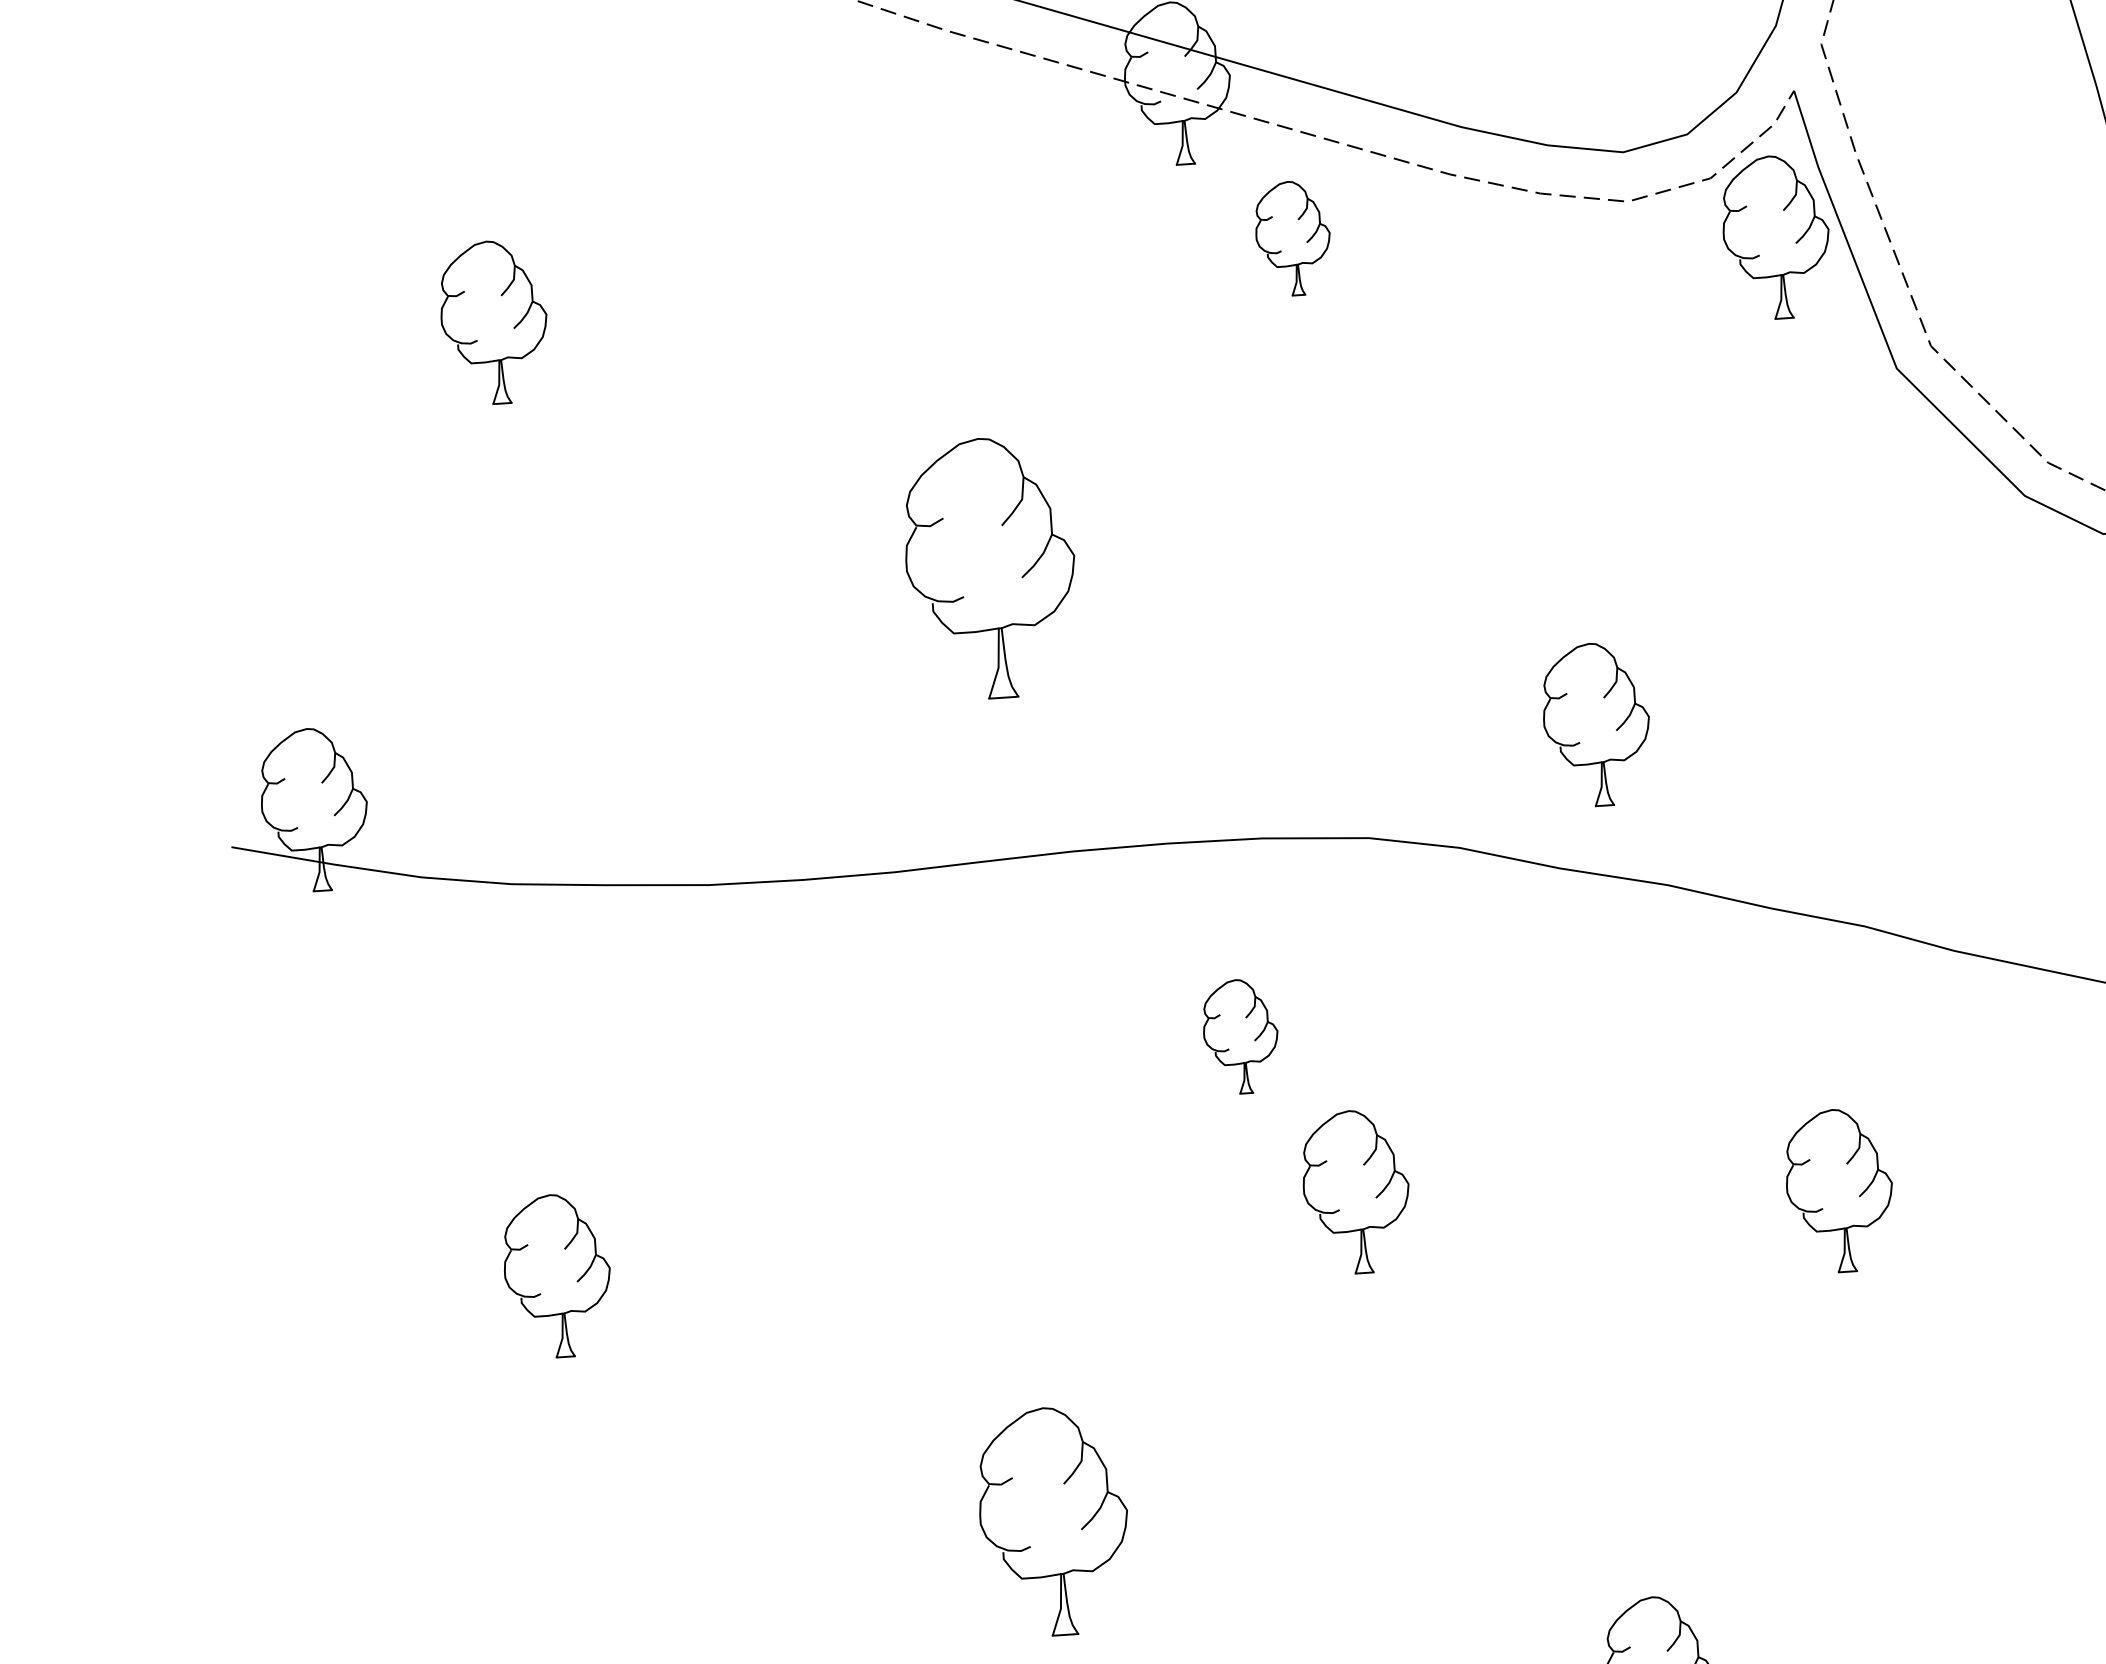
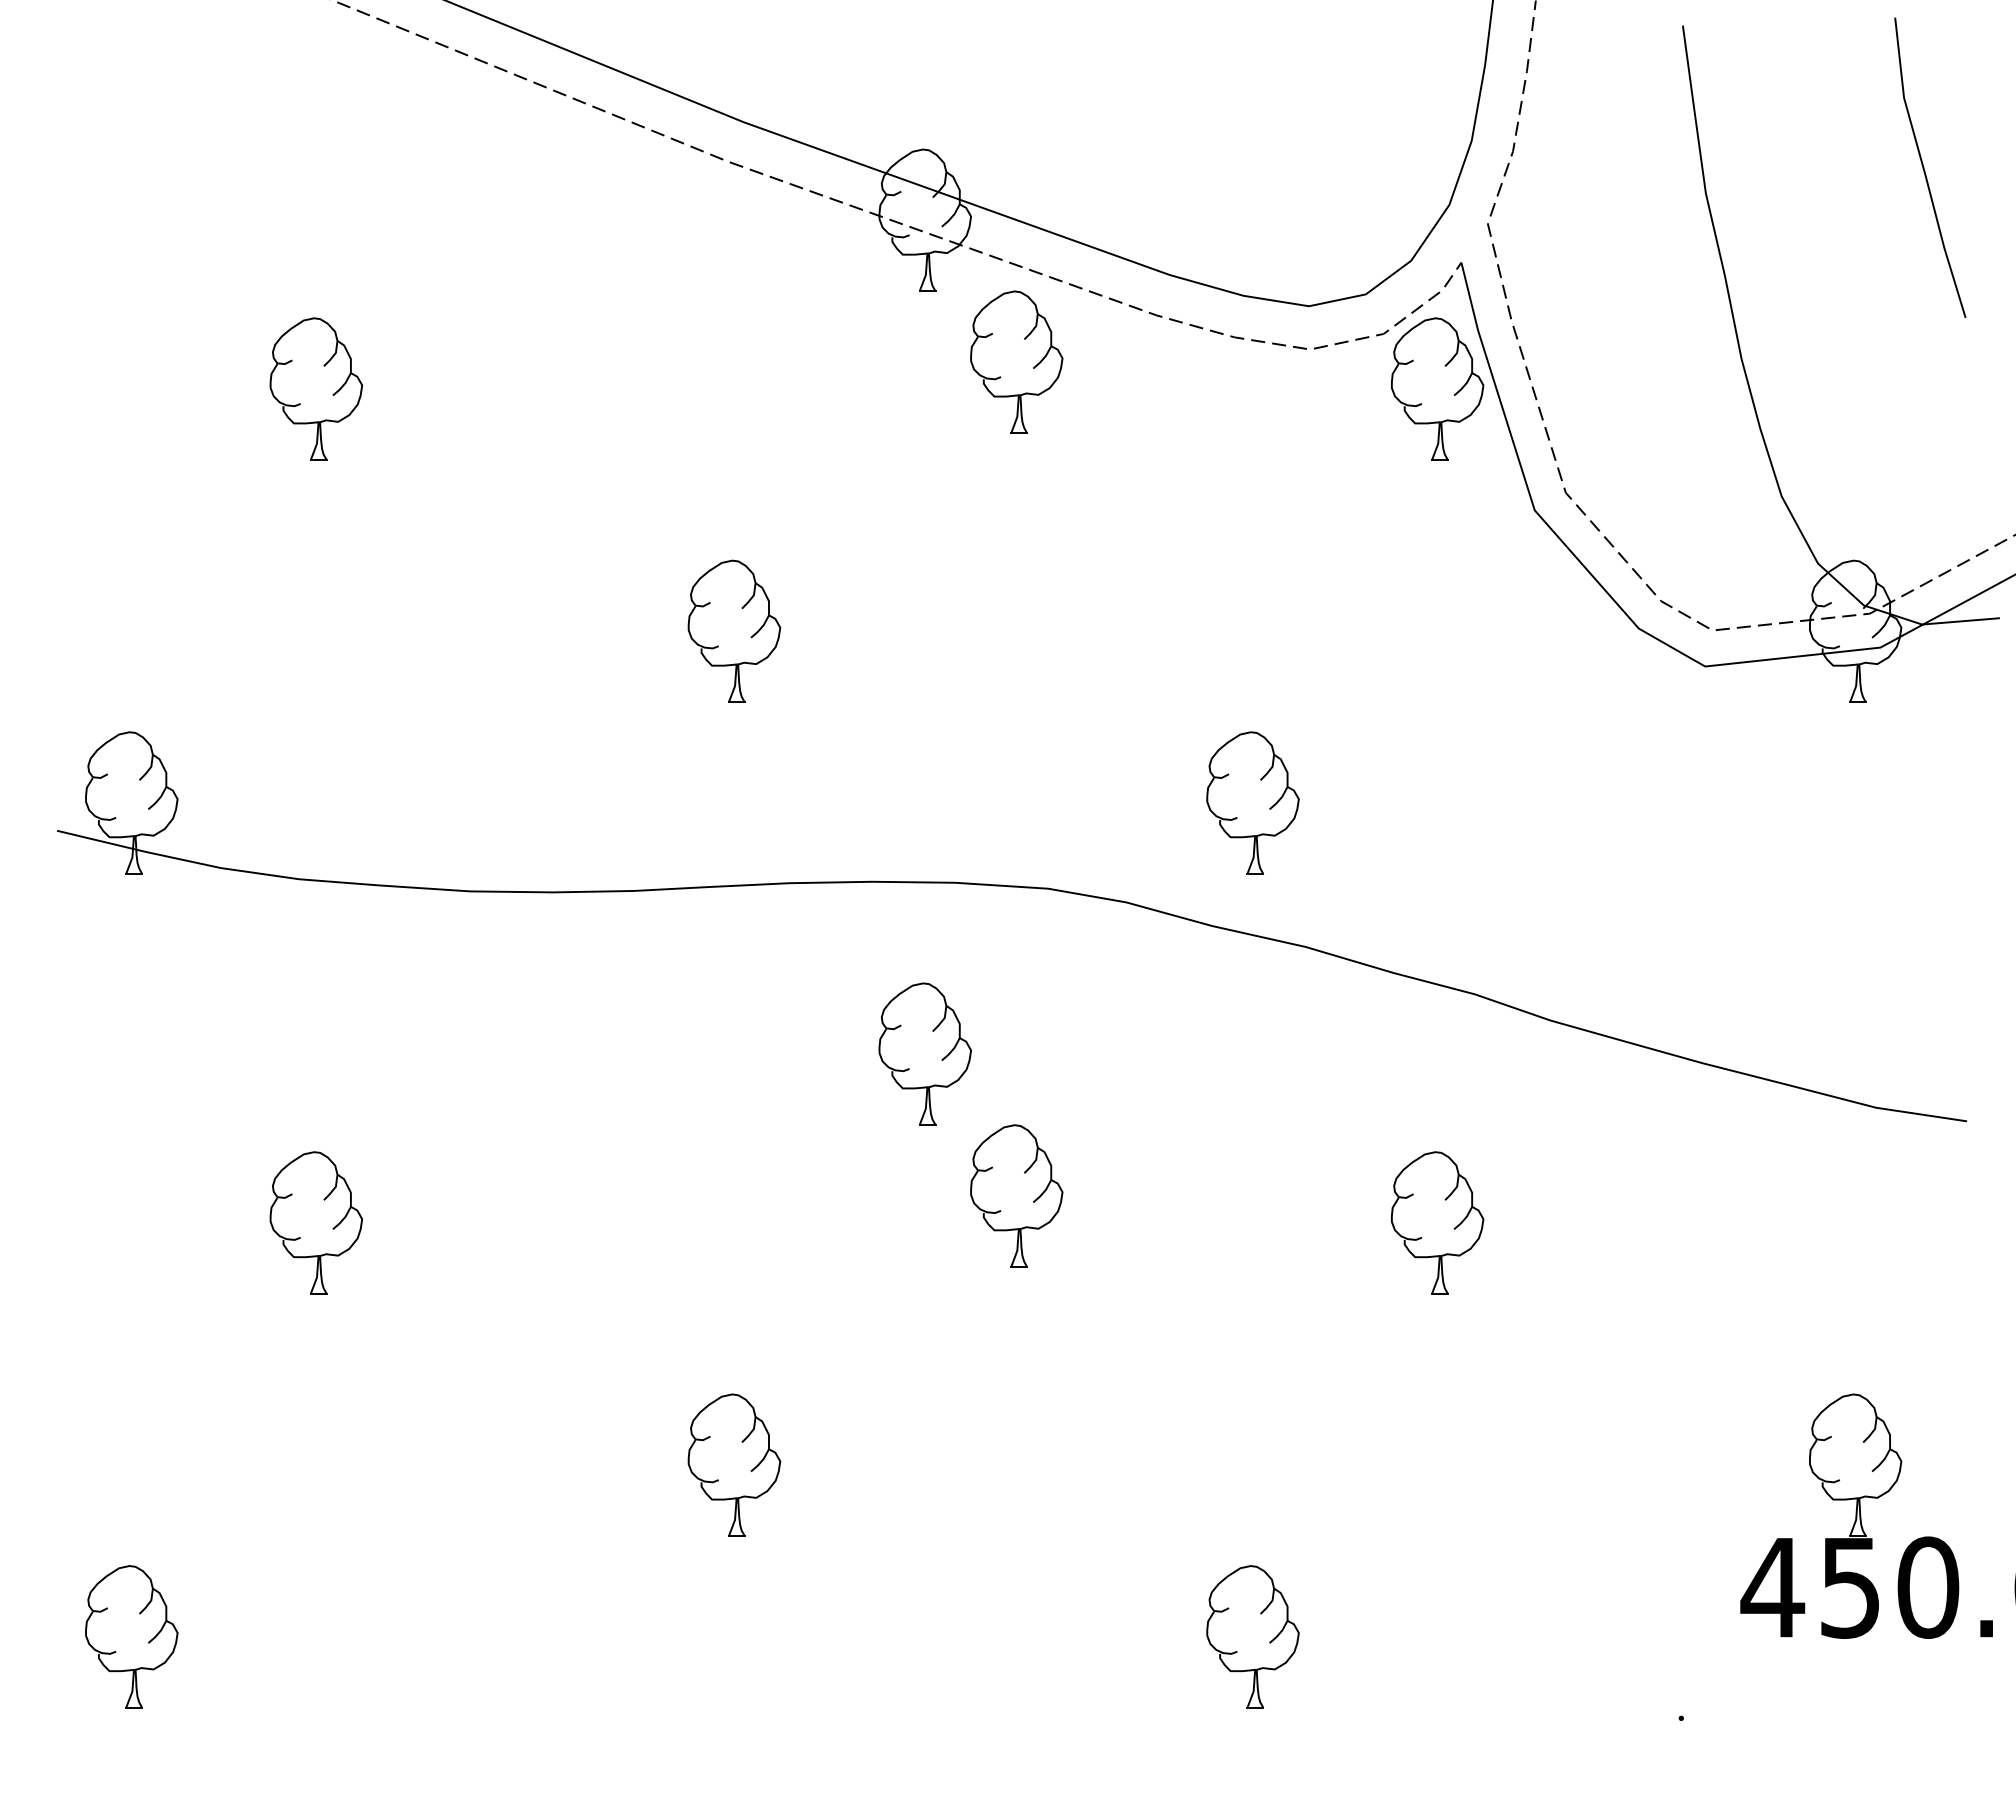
part: (1292, 237) -> (1016, 361), size x1.43
part: (990, 566) -> (734, 630), size x0.62
part: (1240, 1035) -> (924, 1053), size x1.43
part: (1054, 1520) -> (734, 1464), size x0.71

